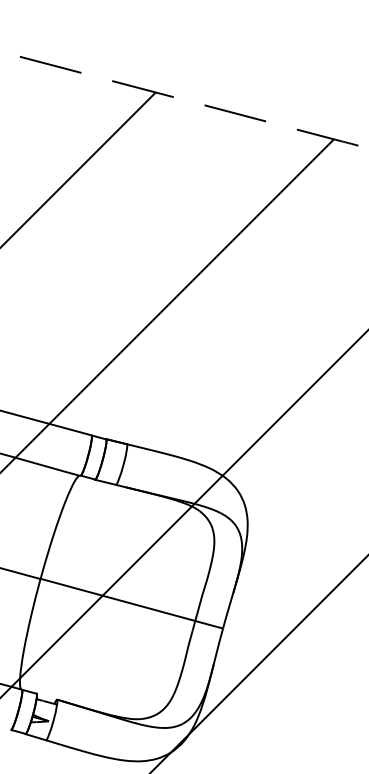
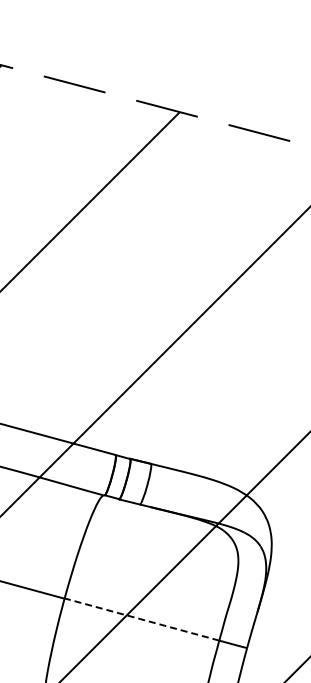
line: (117, 599) -> (141, 619), solid -> dashed

